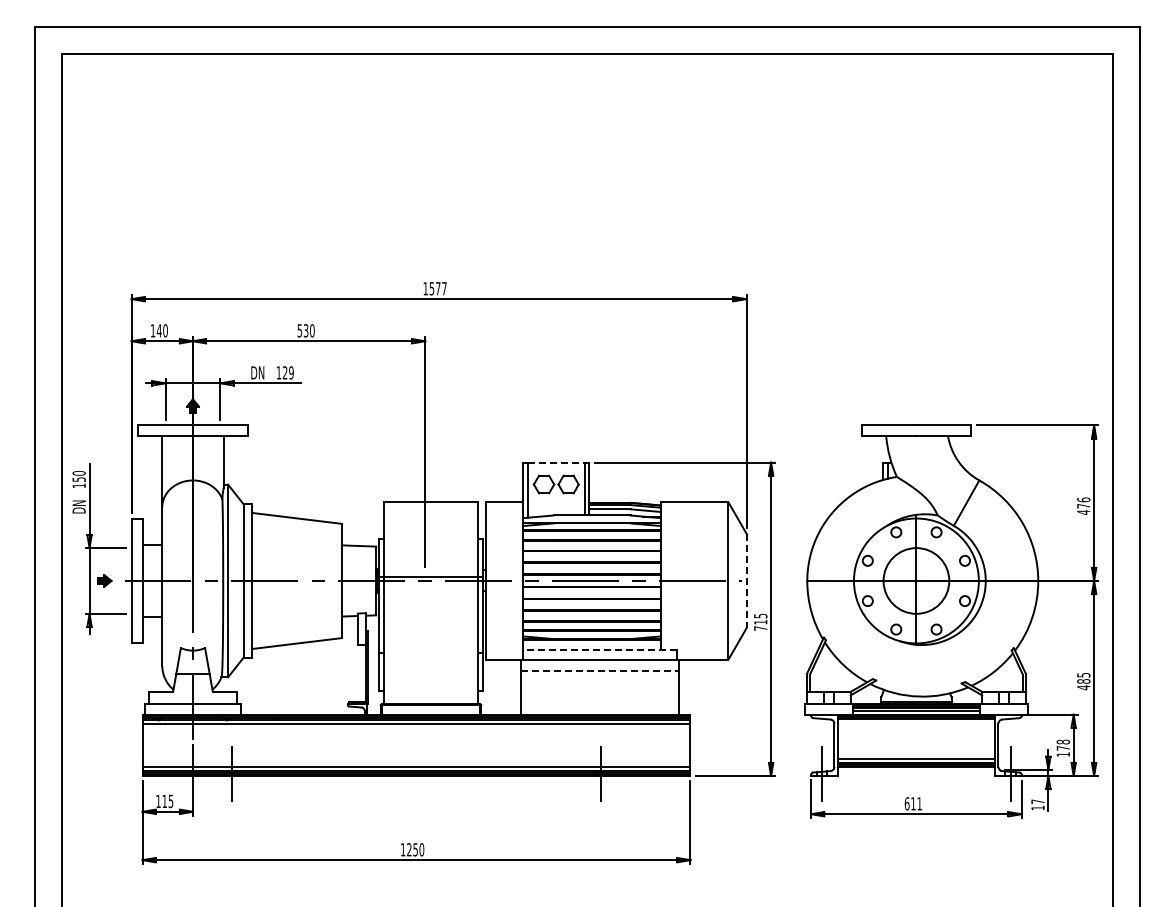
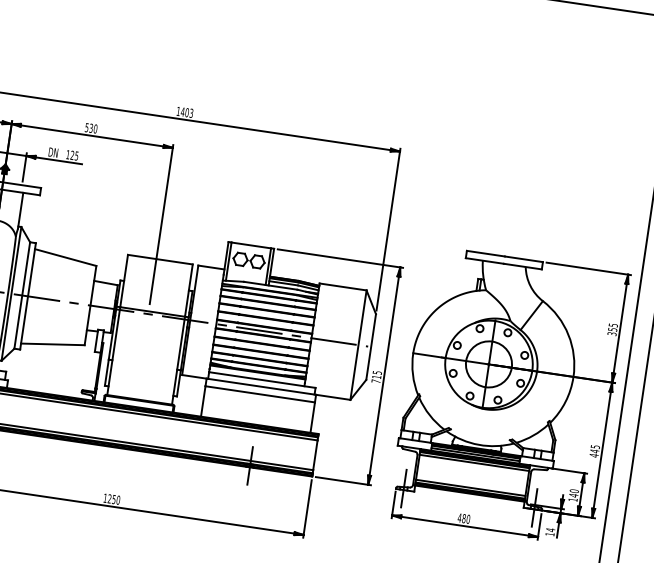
text: (437, 288) -> (186, 112), 1577 -> 1403
text: (291, 372) -> (76, 155), 129 -> 125
line: (556, 462) -> (251, 245), dashed -> solid
text: (1083, 505) -> (612, 329), 476 -> 355
line: (746, 581) -> (371, 347), dashed -> solid
line: (599, 650) -> (262, 380), dashed -> solid
line: (599, 670) -> (259, 394), dashed -> solid
text: (1083, 681) -> (594, 451), 485 -> 445
line: (916, 722) -> (474, 462), added
text: (1062, 744) -> (573, 492), 178 -> 140
text: (1037, 801) -> (550, 529), 17 -> 14
text: (913, 803) -> (464, 518), 611 -> 480

